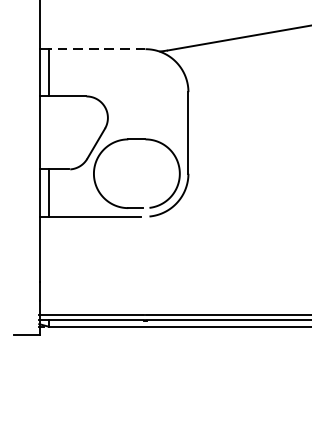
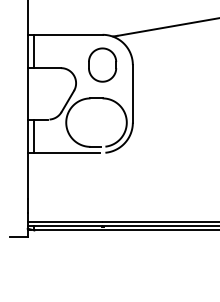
line: (97, 48) -> (68, 34), dashed -> solid
part: (145, 91) -> (102, 64), added

